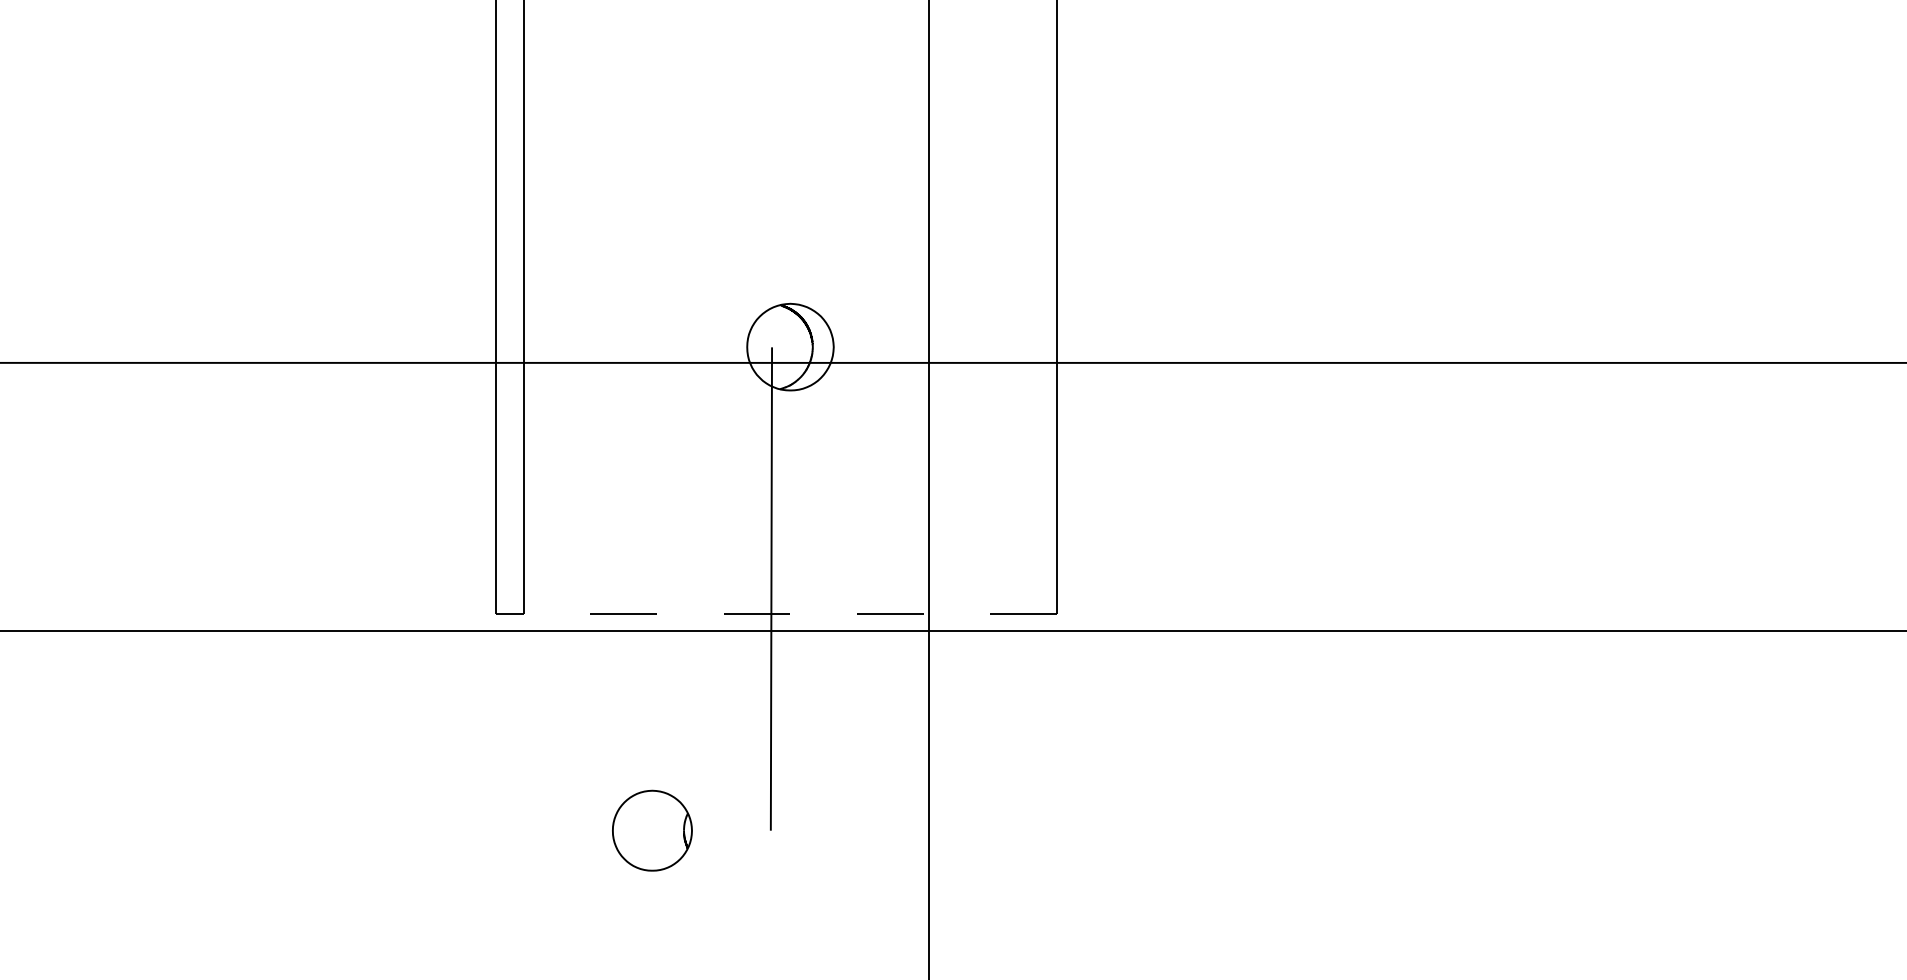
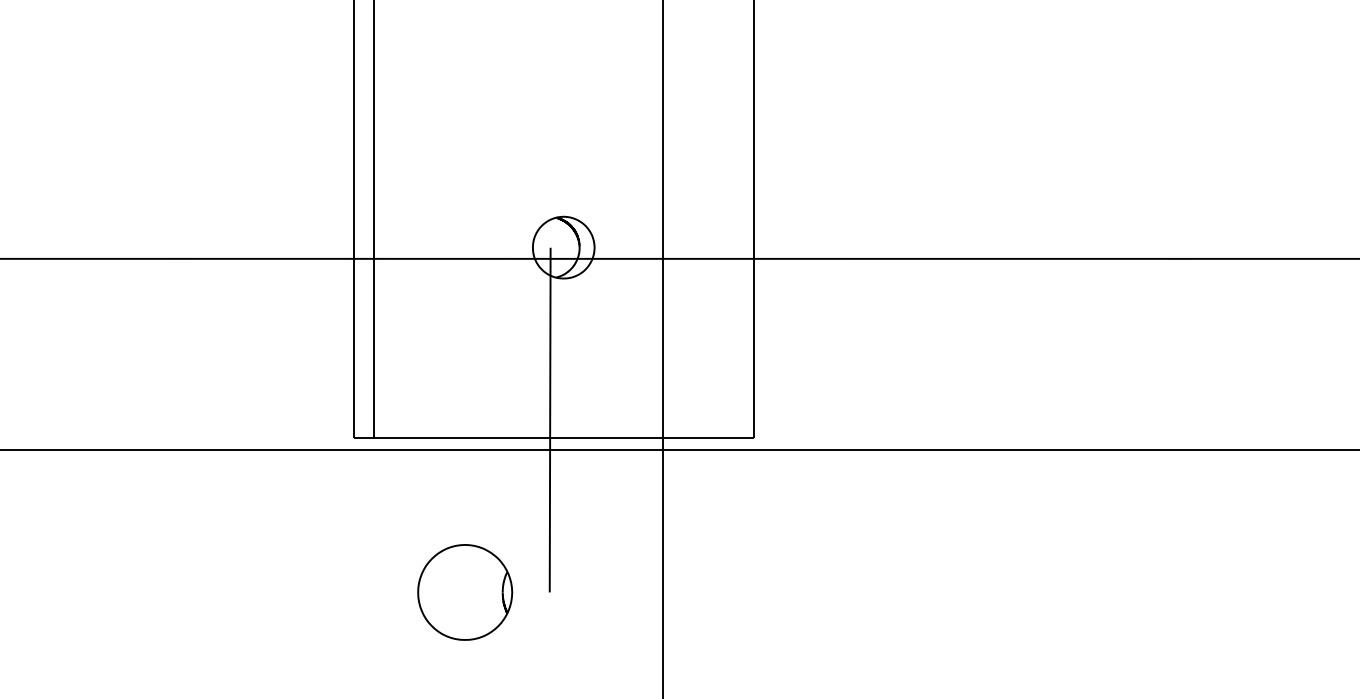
line: (790, 613) -> (563, 437), dashed -> solid
part: (652, 830) -> (465, 592), size x1.67

